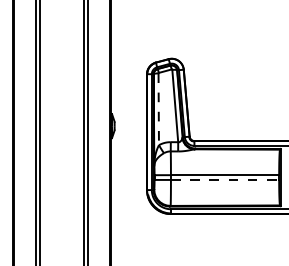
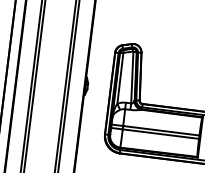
line: (158, 109) -> (120, 78), dashed -> solid
line: (225, 179) -> (161, 133), dashed -> solid

